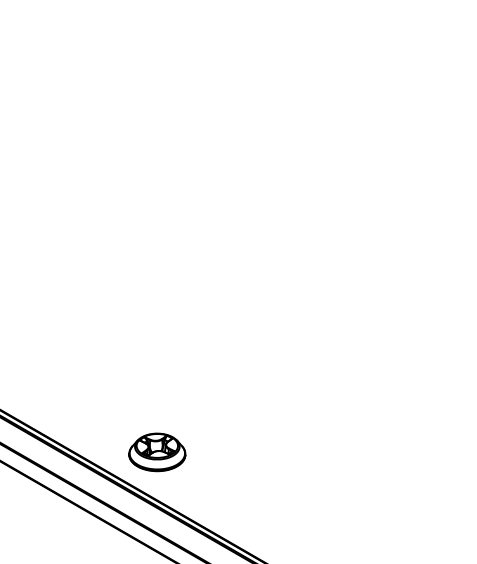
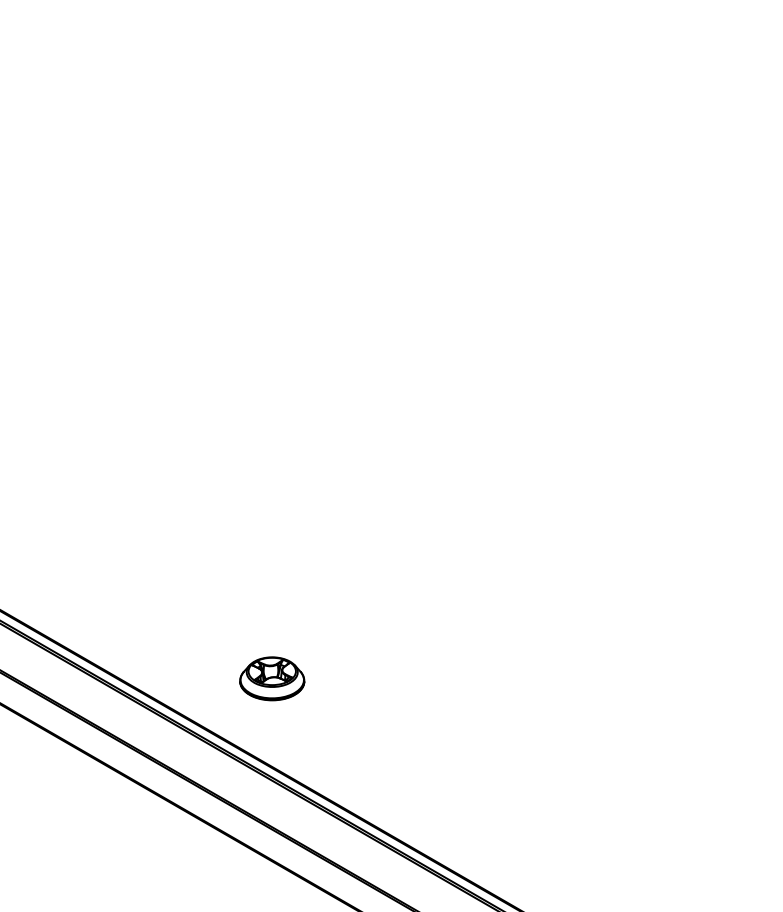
part: (156, 451) -> (270, 677), size x0.62

